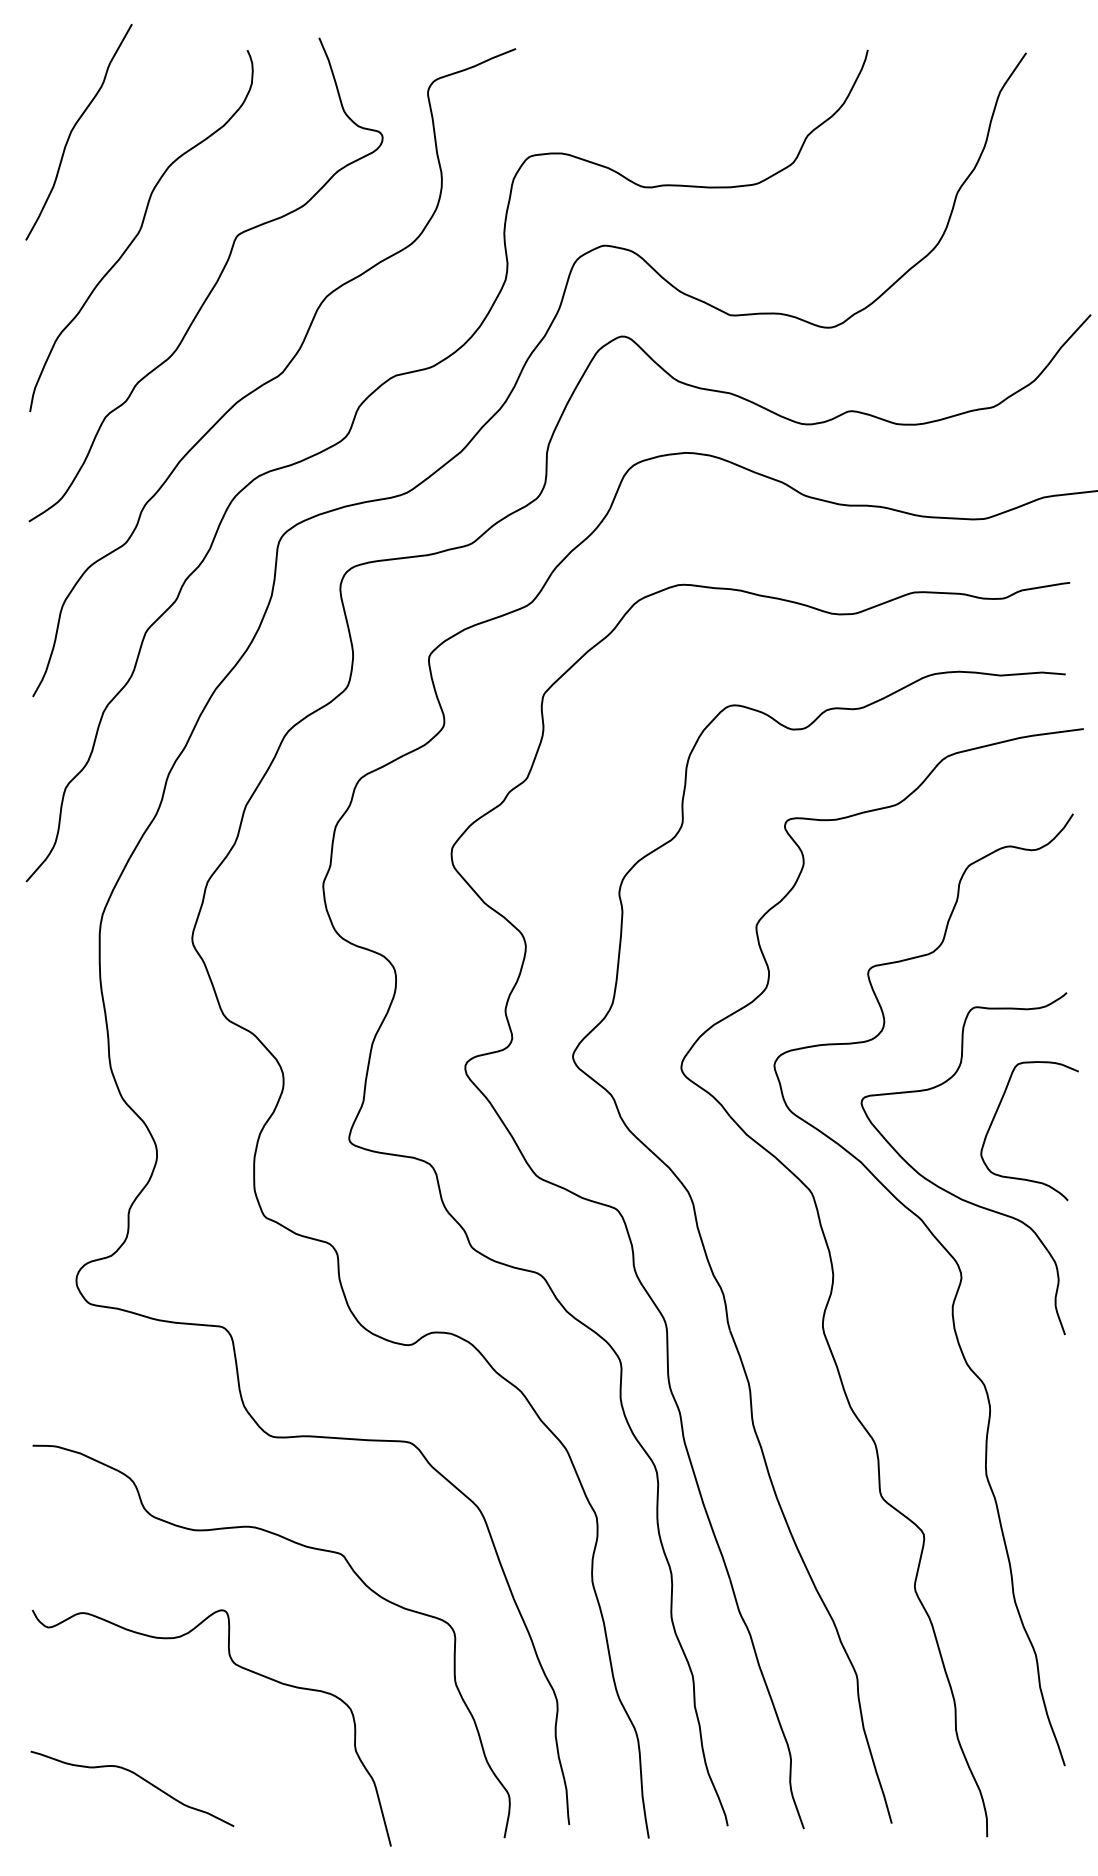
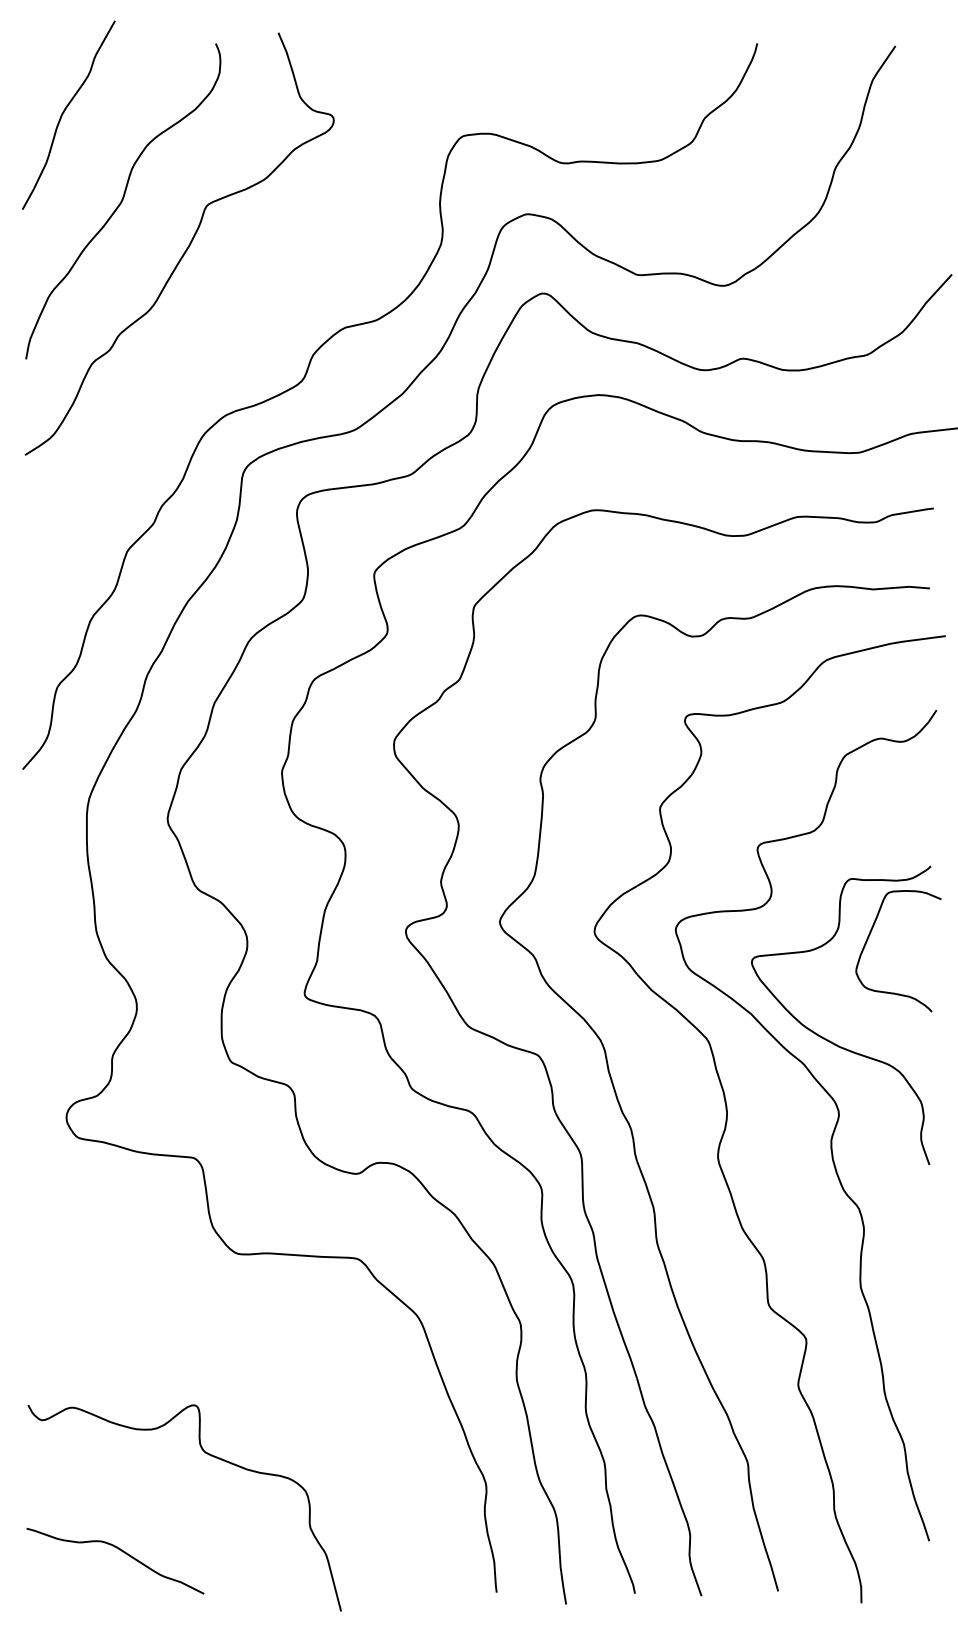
curve: (275, 376) -> (240, 328), removed
curve: (994, 1119) -> (867, 941), moved
curve: (302, 1546) -> (263, 1349), removed

